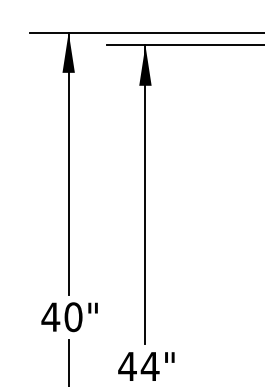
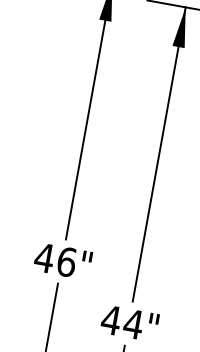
text: (73, 316) -> (66, 261), 40" -> 46"

